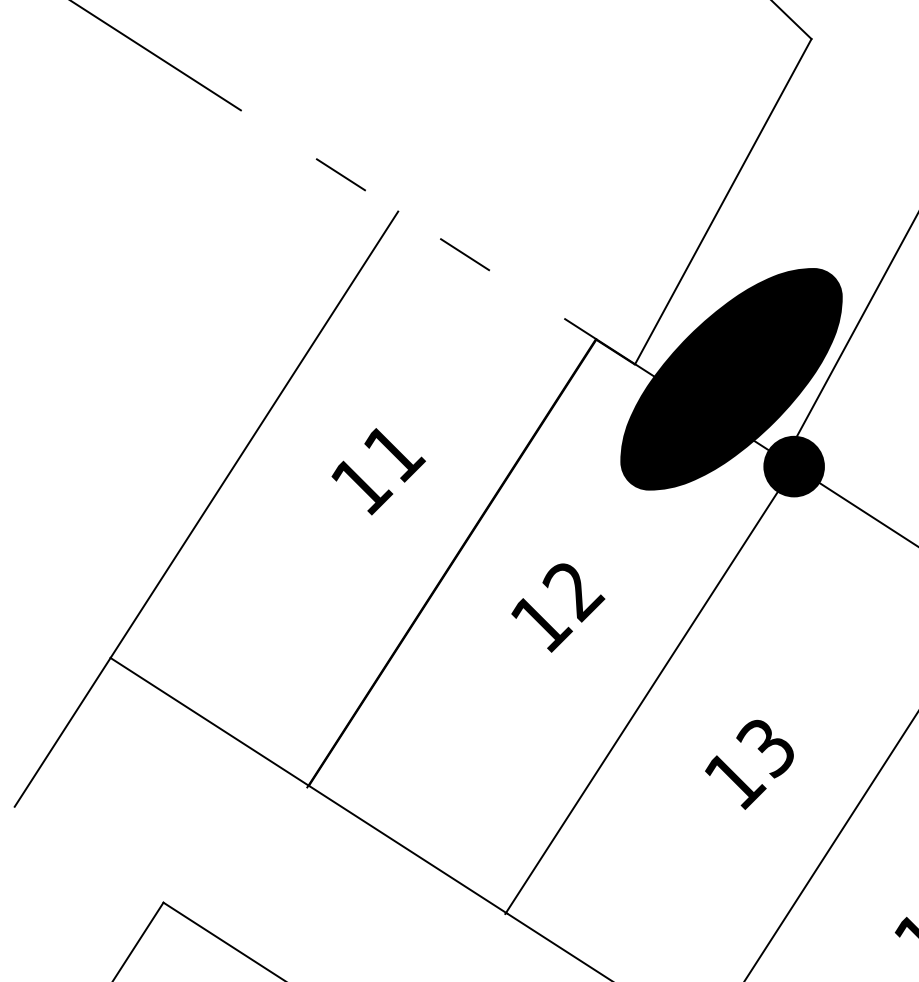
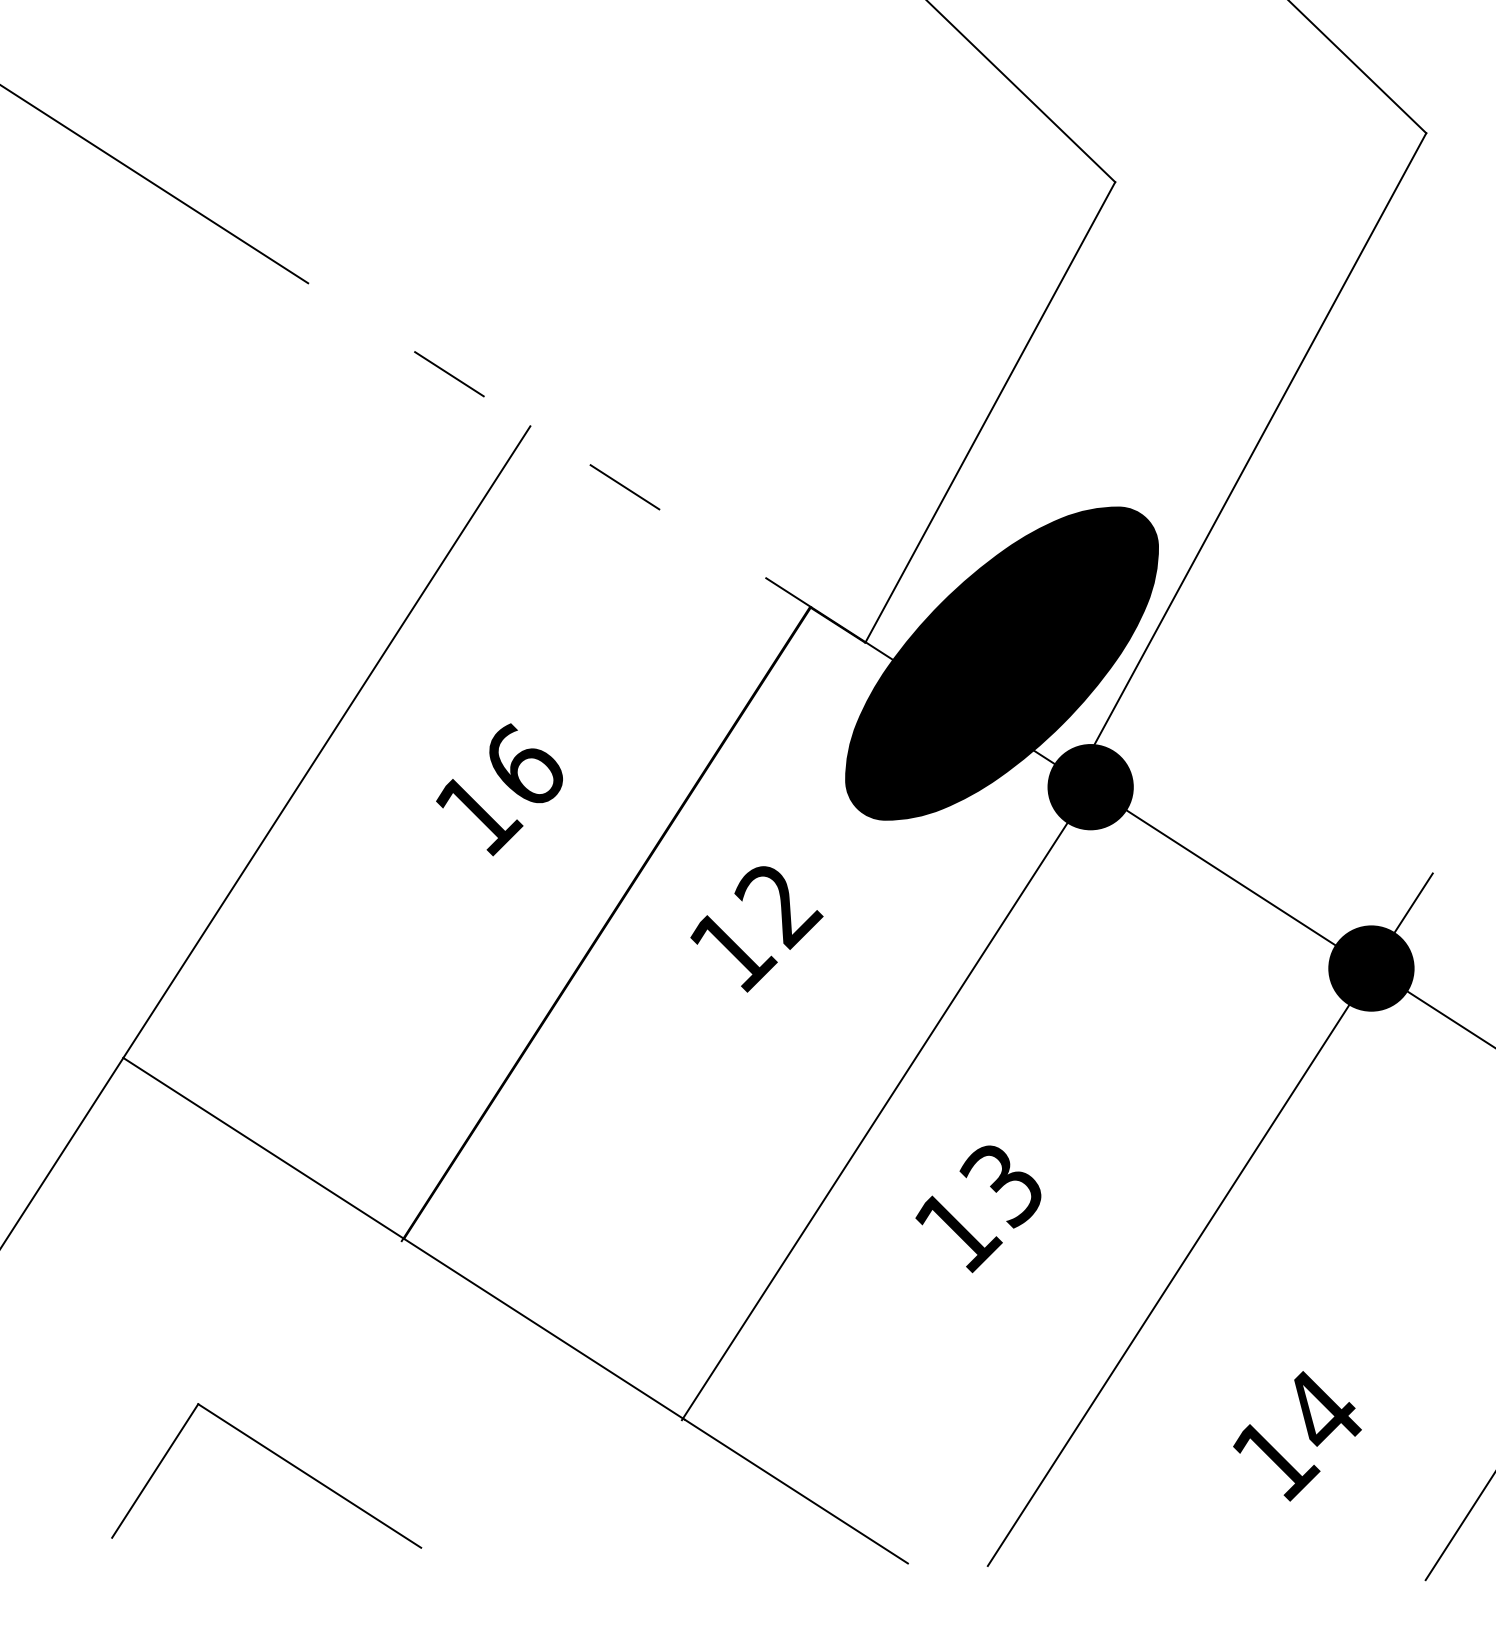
text: (394, 452) -> (525, 766), 11 -> 16
text: (558, 608) -> (756, 929), moved
text: (749, 765) -> (978, 1209), moved

